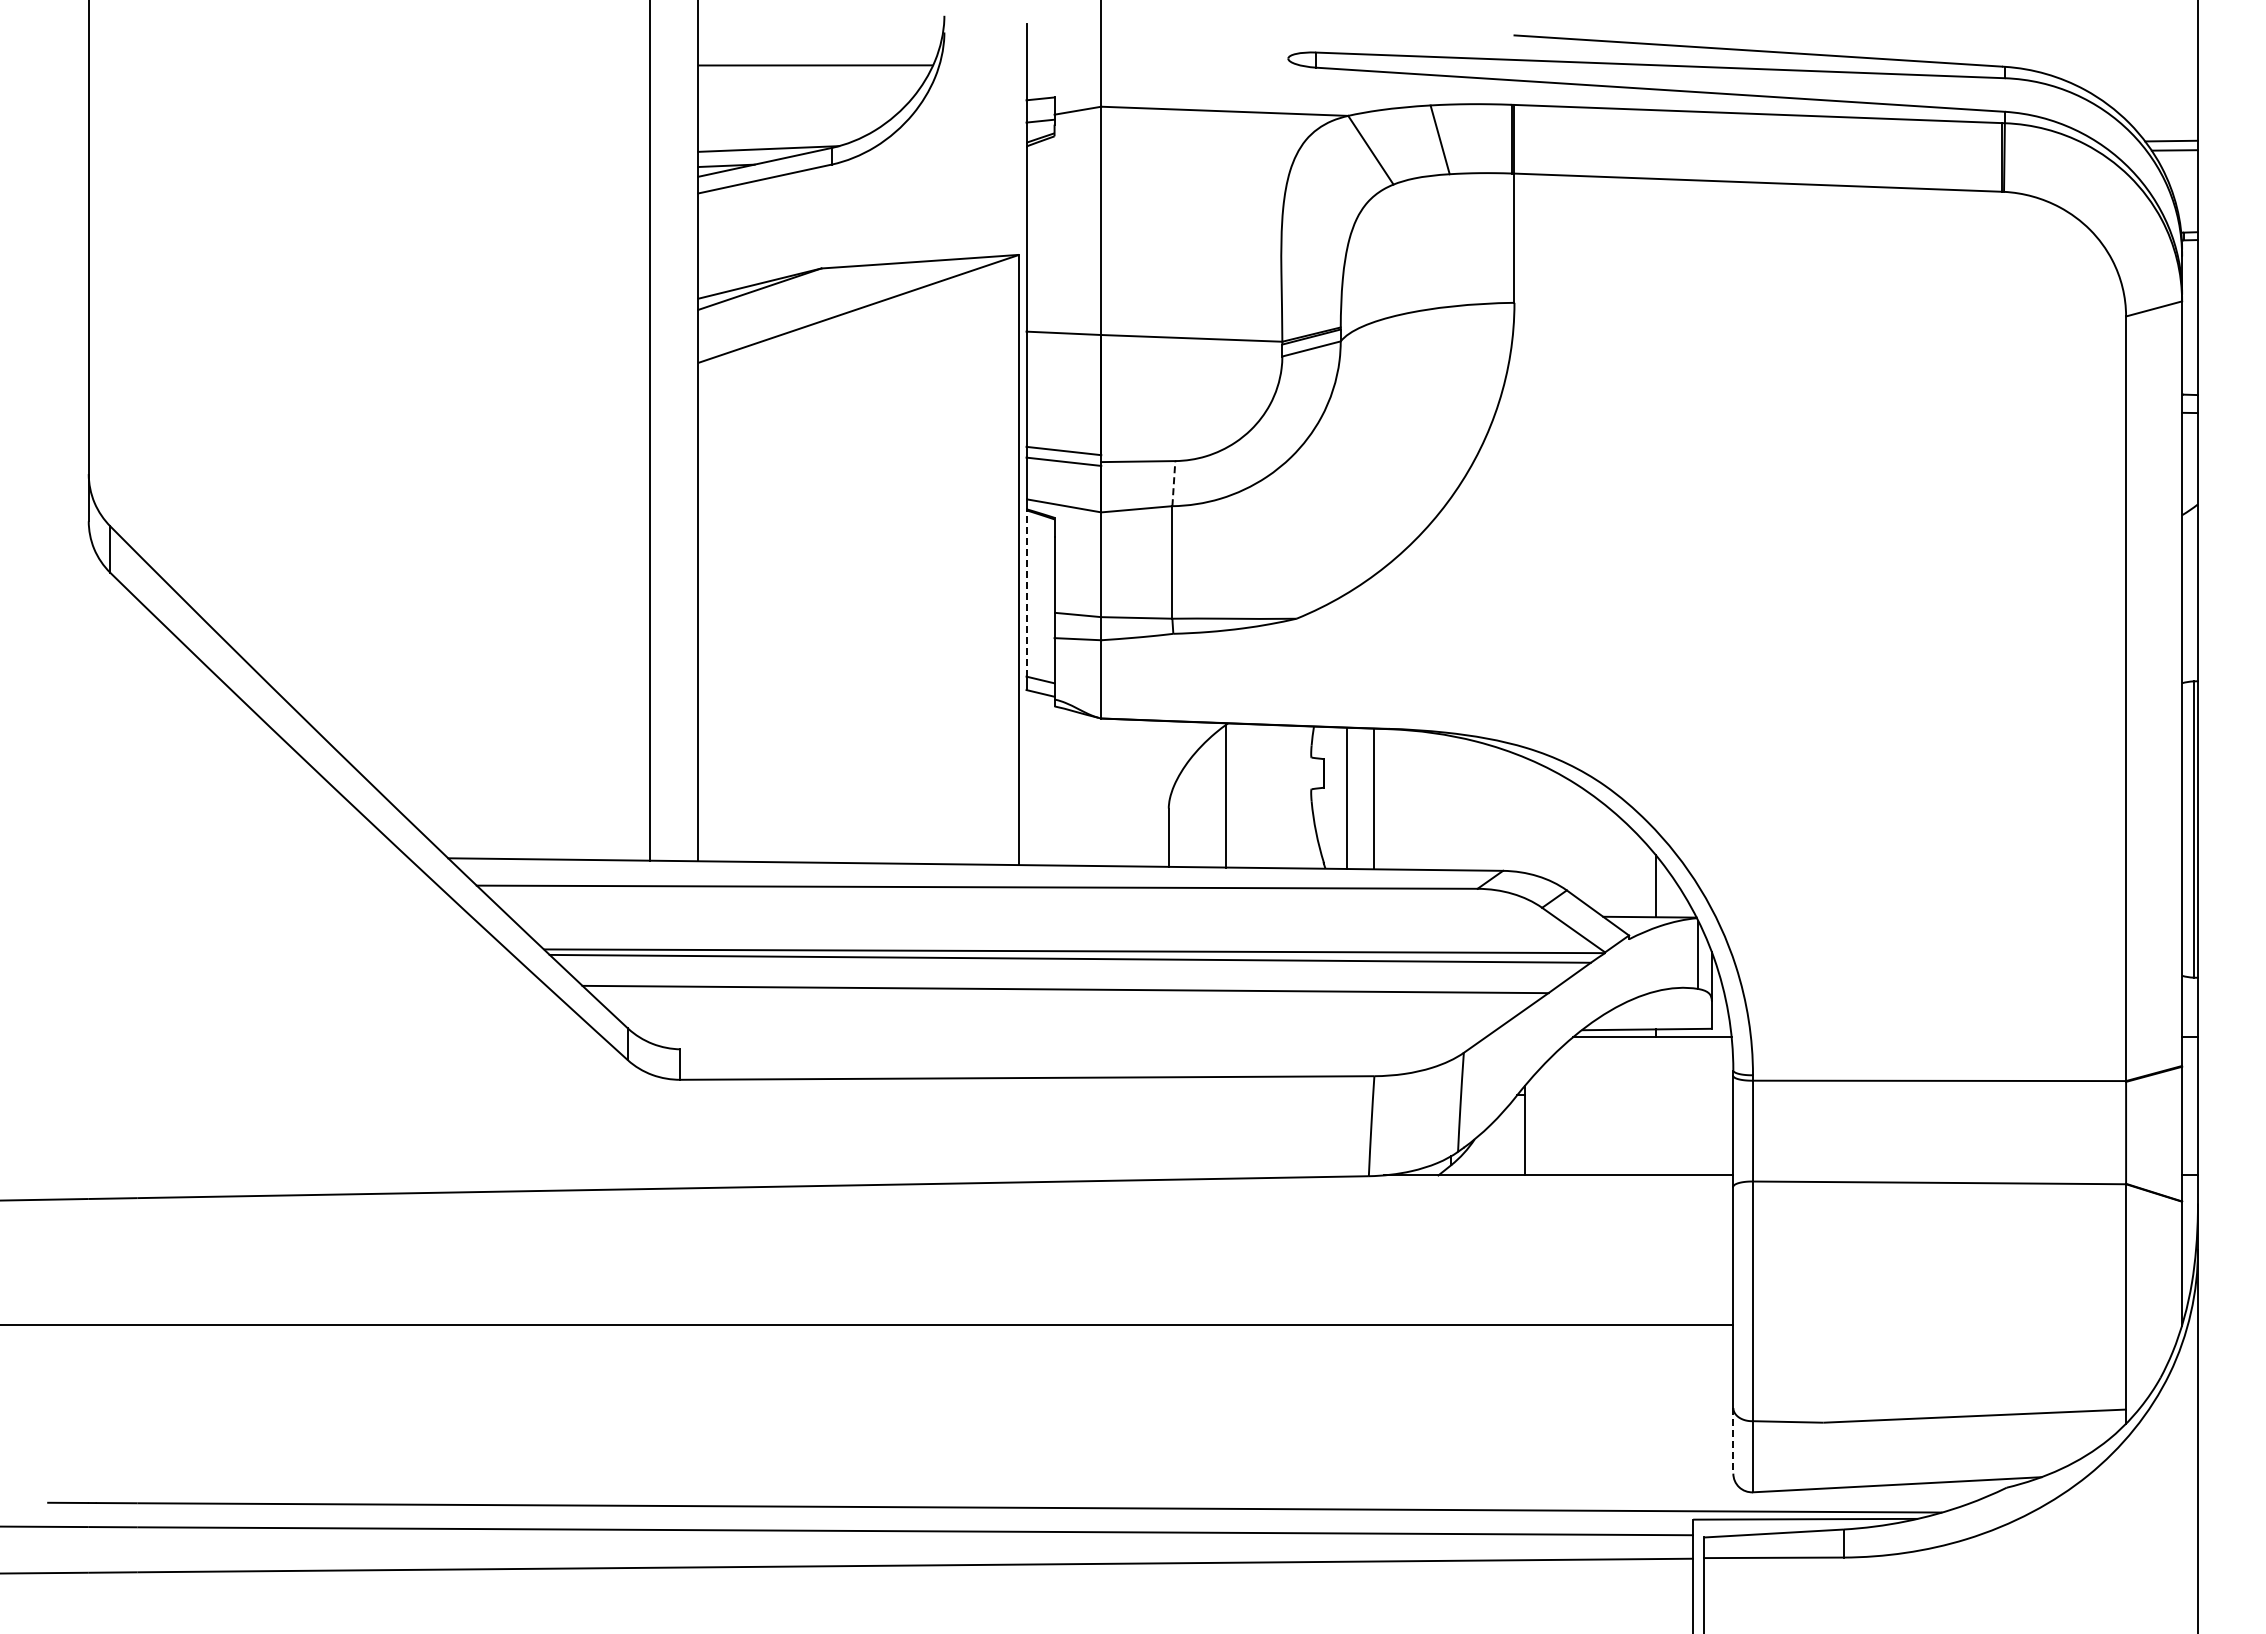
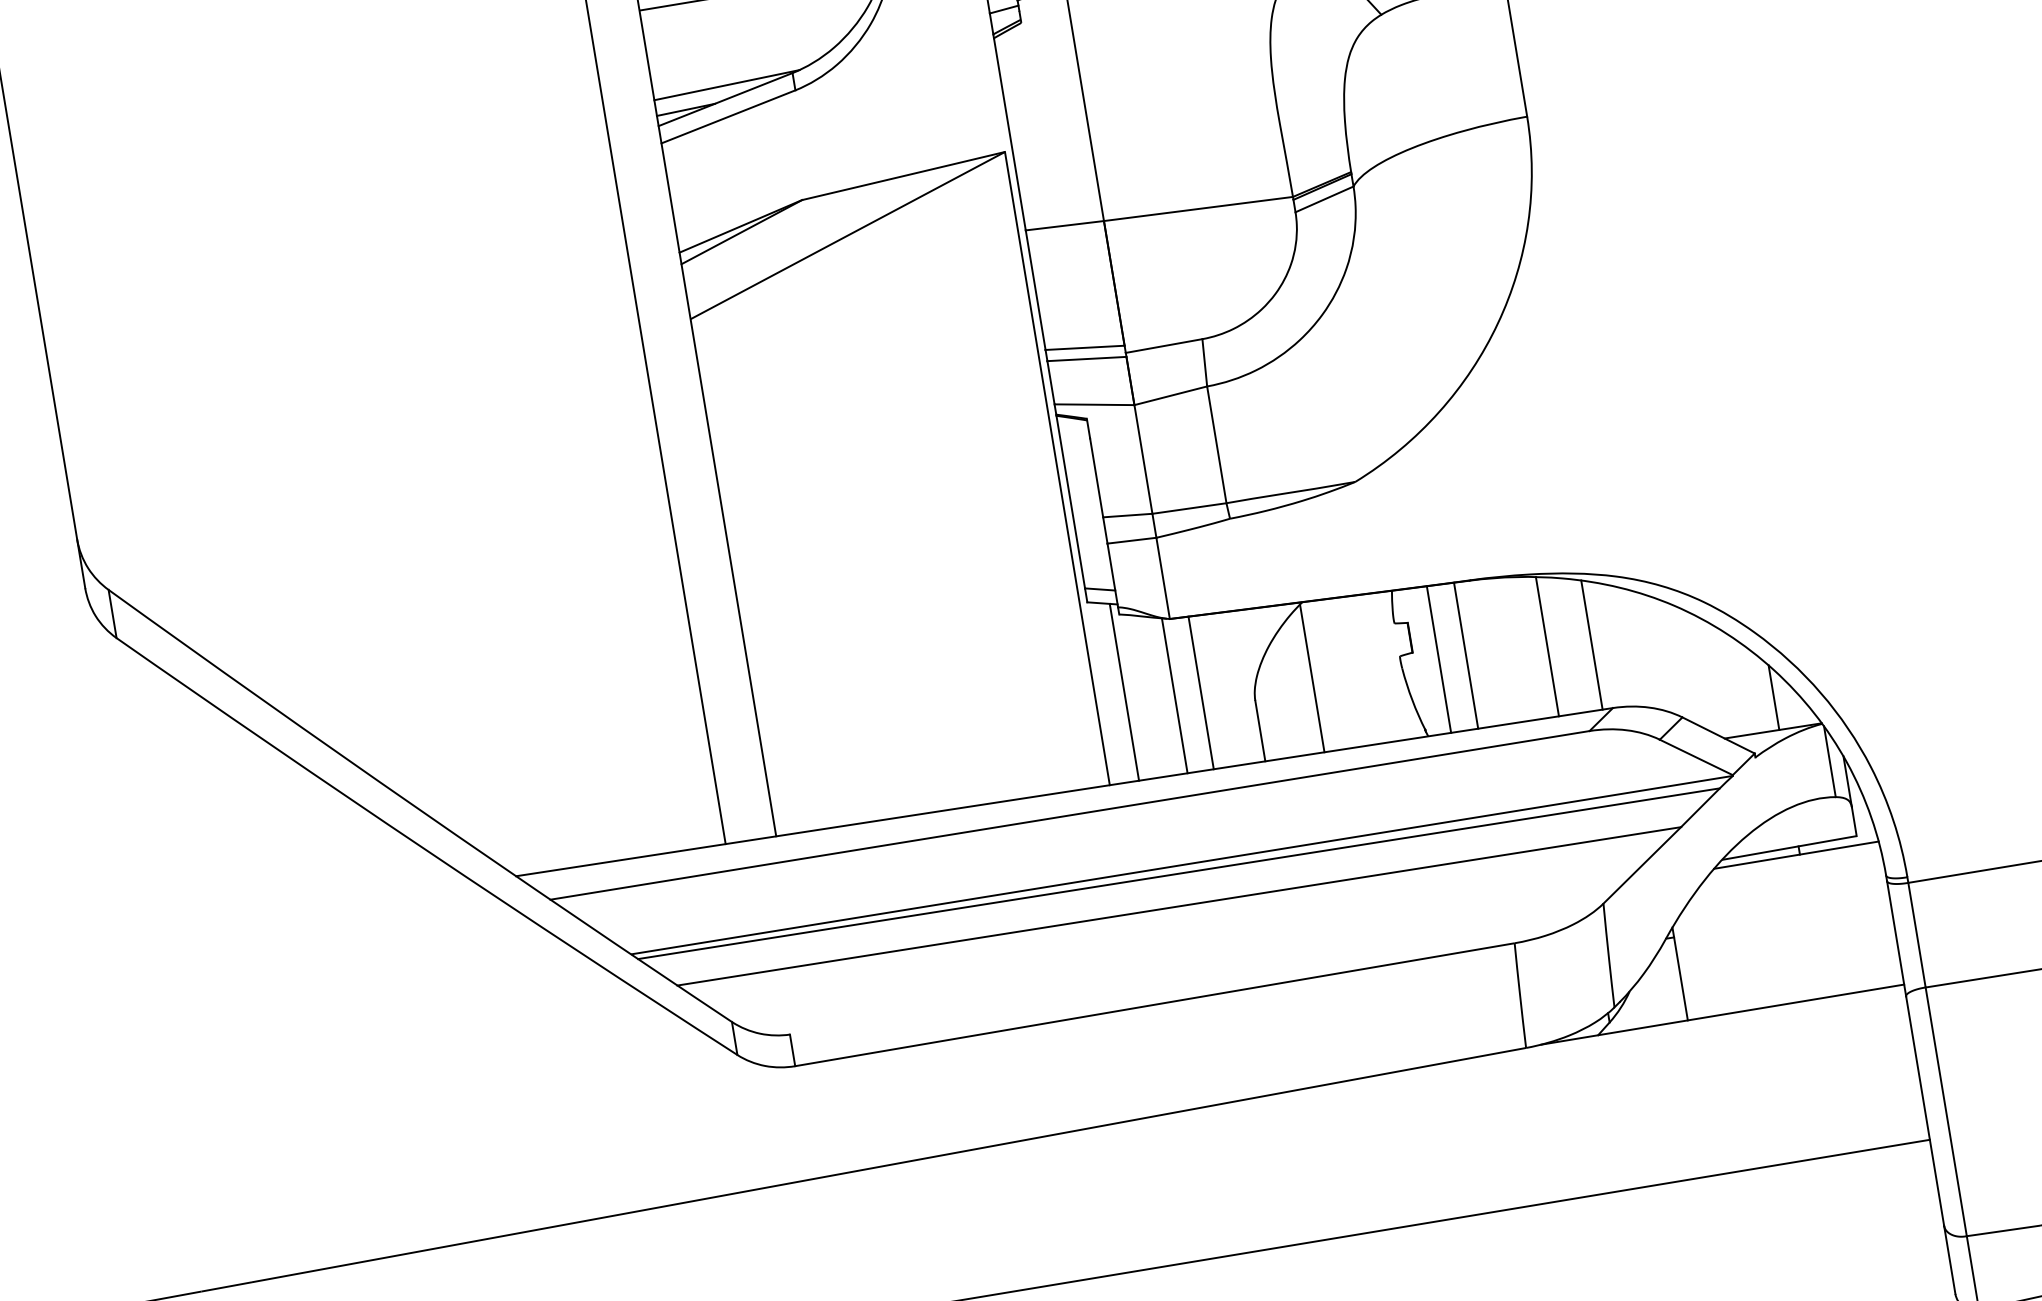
line: (1173, 483) -> (1204, 362), dashed -> solid
line: (1026, 593) -> (1070, 502), dashed -> solid
line: (1047, 780) -> (1124, 692), added
line: (1093, 791) -> (1174, 696), added
line: (1119, 792) -> (1201, 692), added
line: (1451, 803) -> (1547, 647), added
line: (1493, 808) -> (1592, 645), added
line: (1733, 1440) -> (1949, 1259), dashed -> solid

